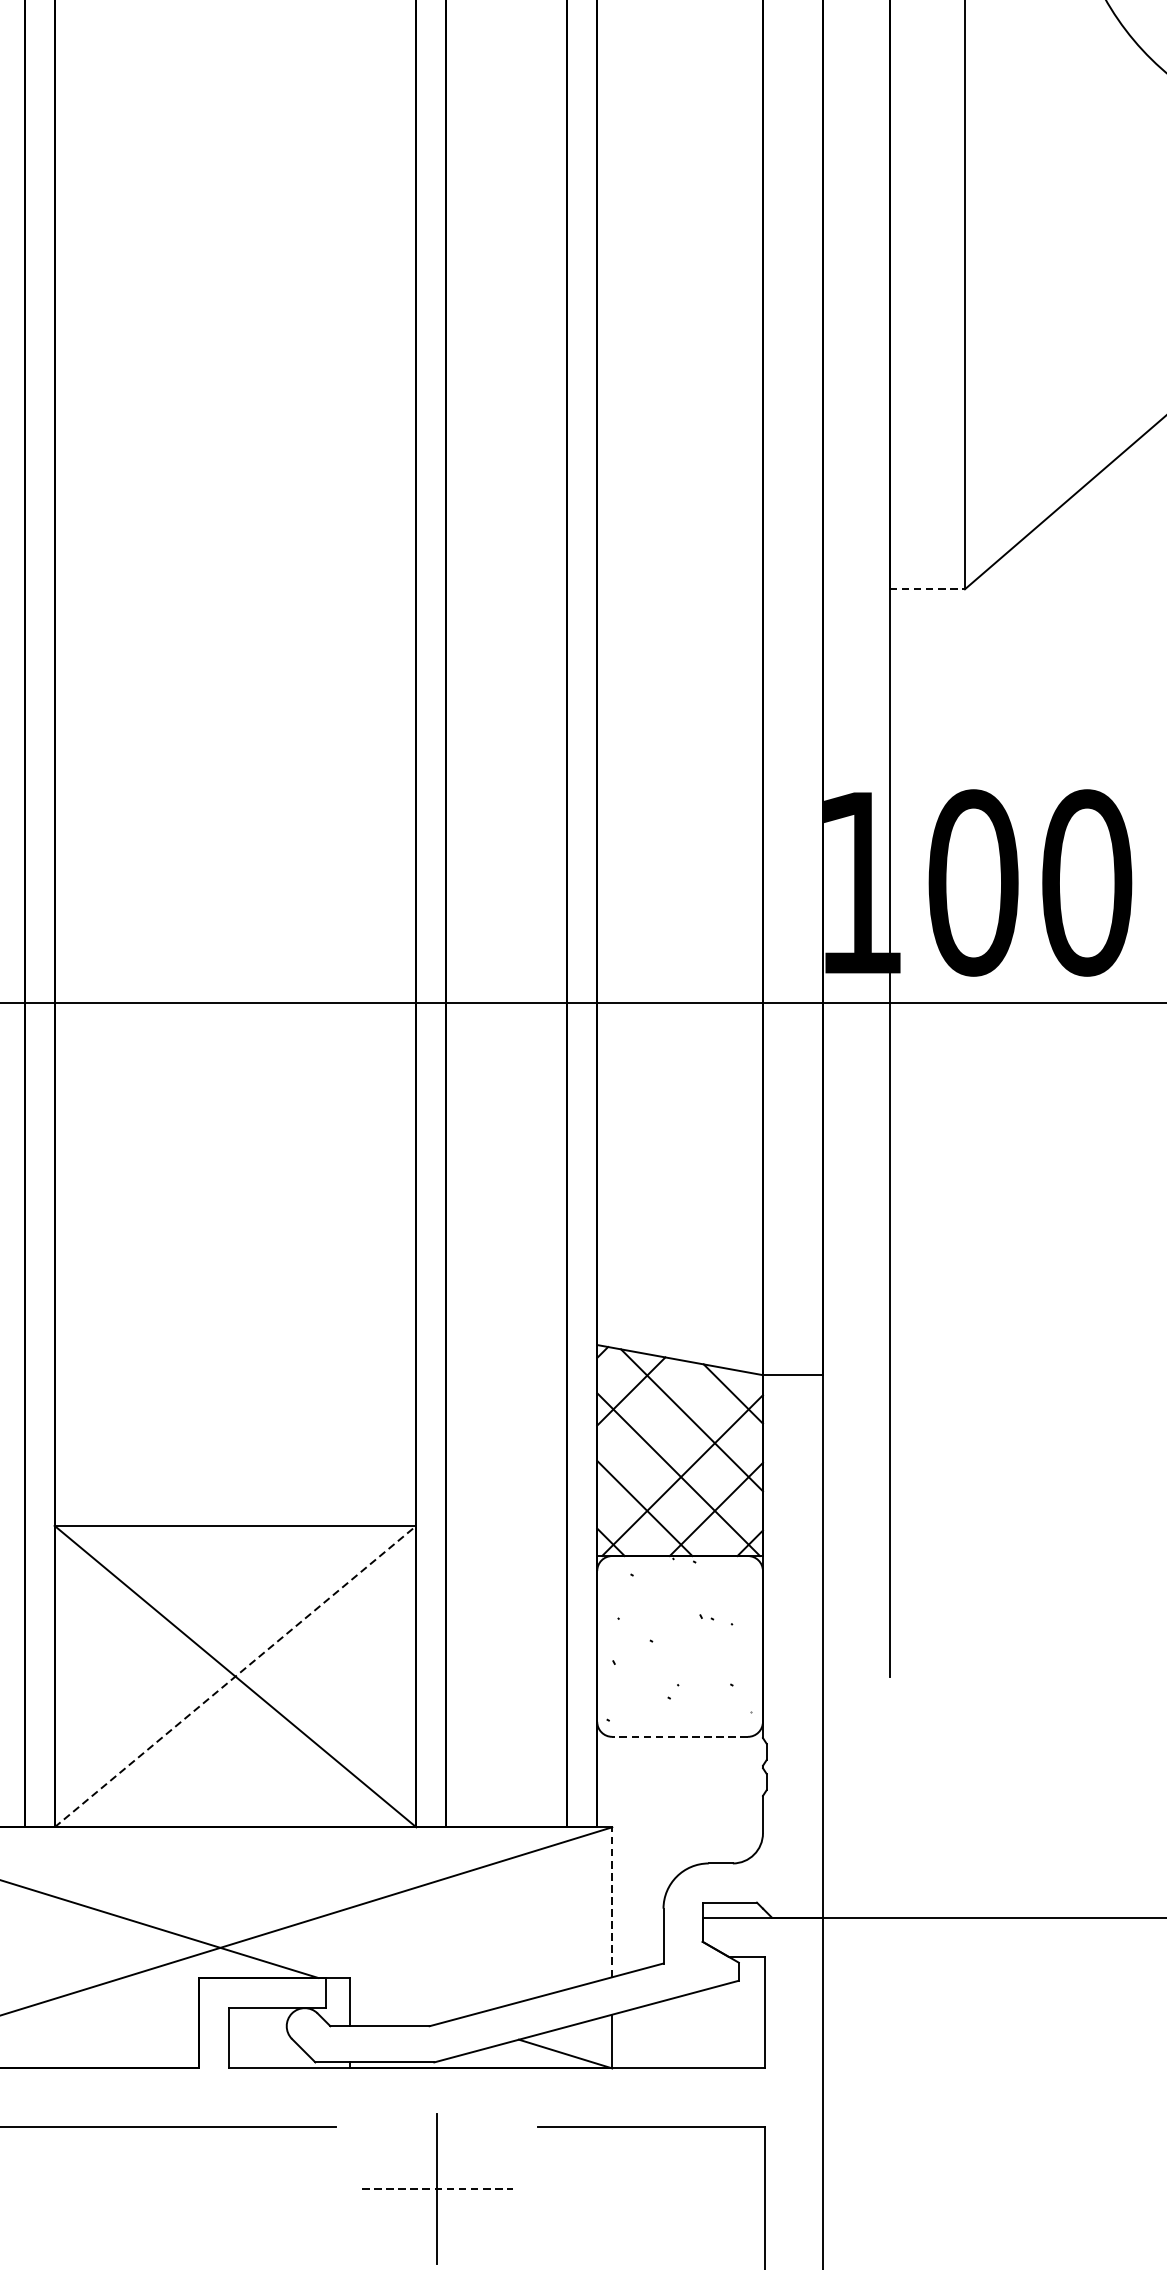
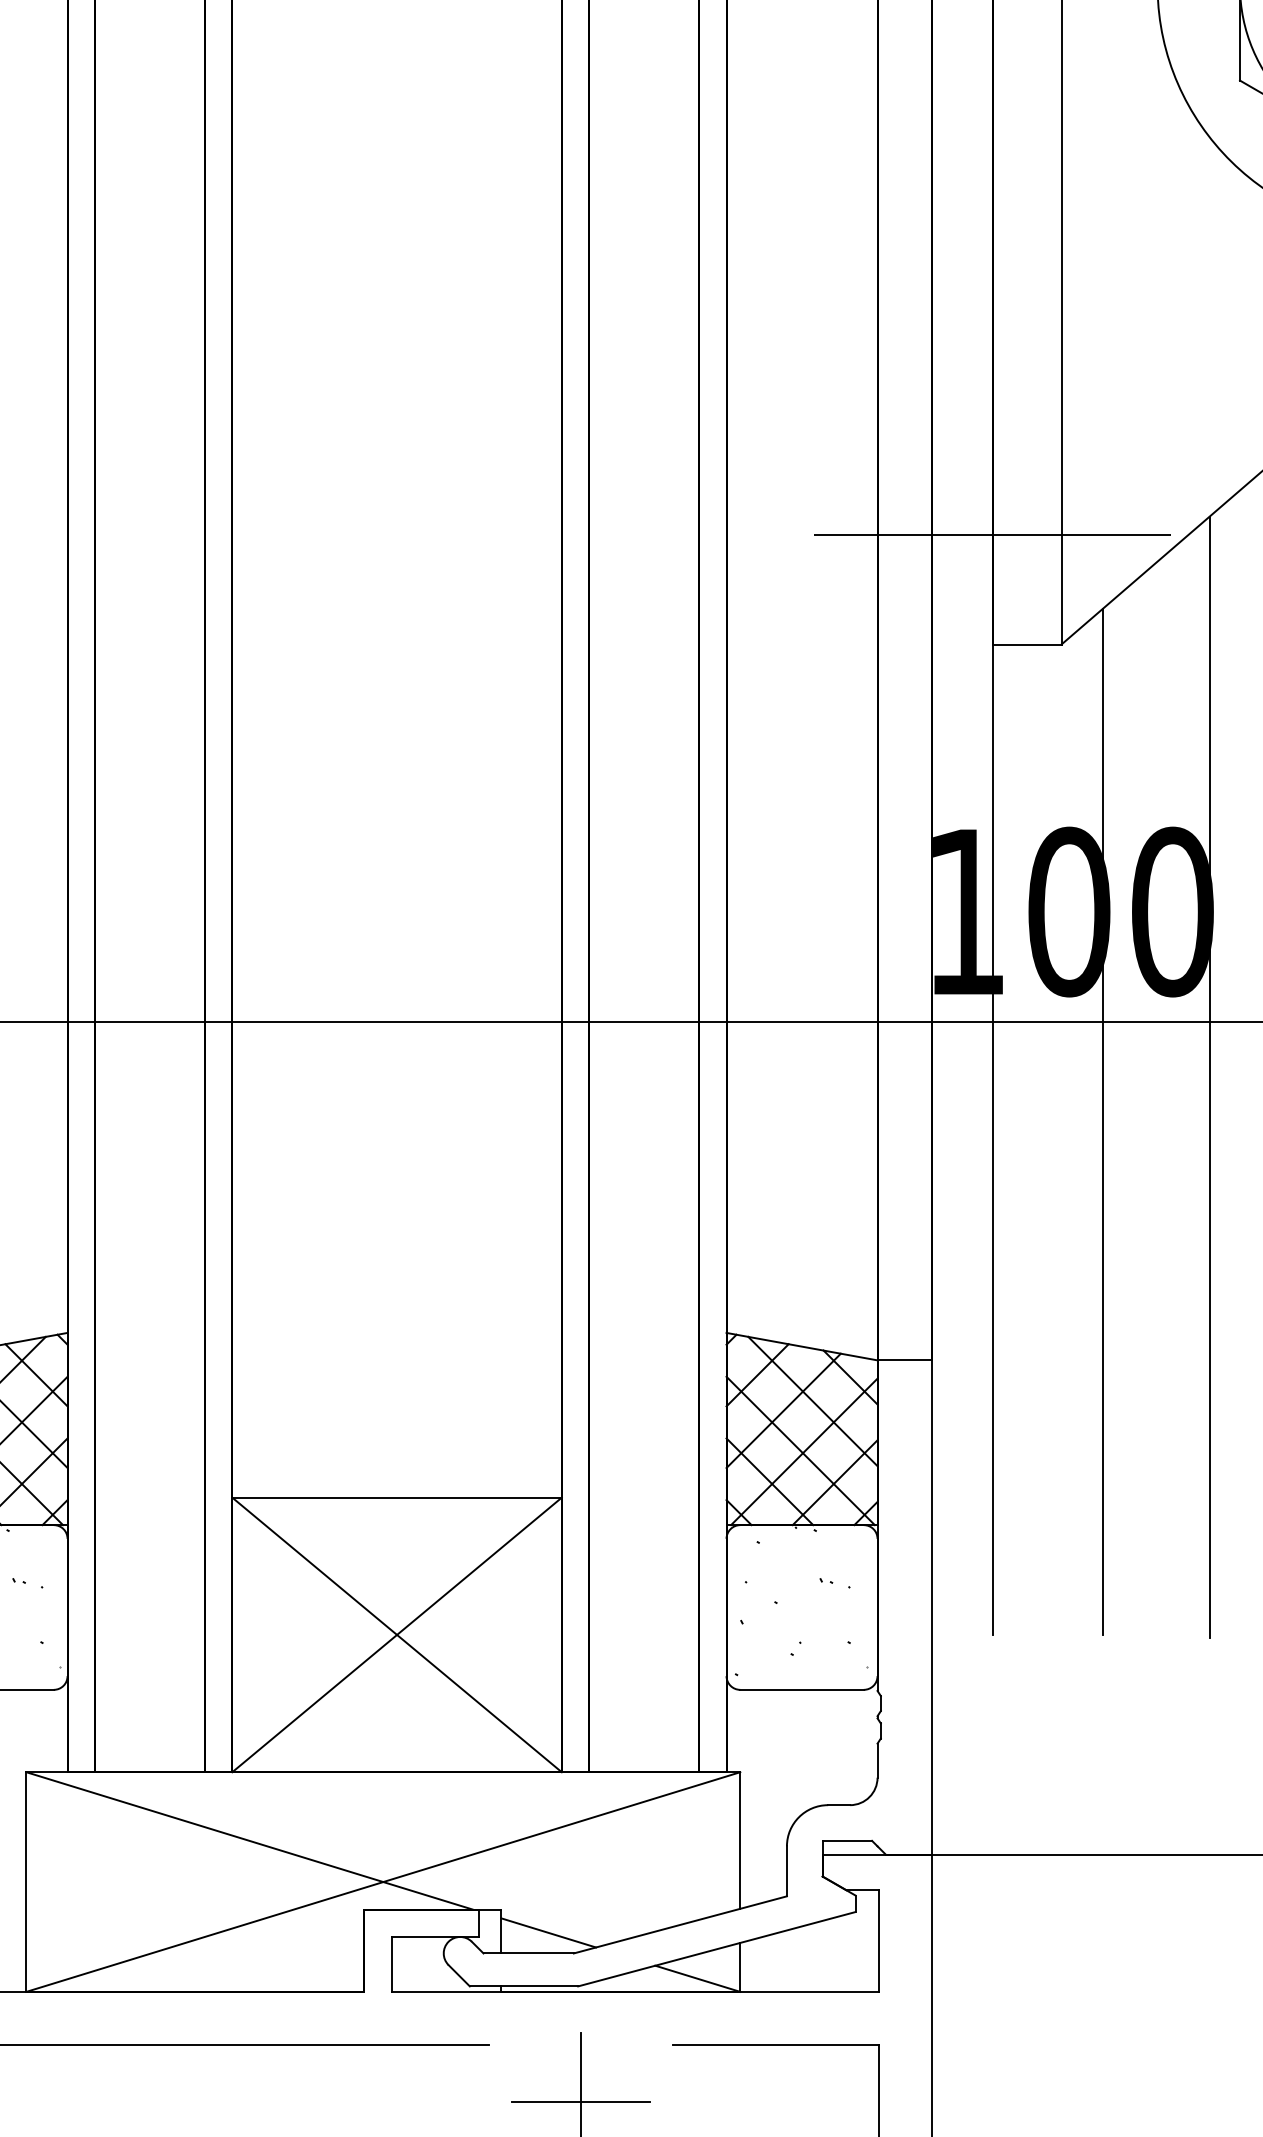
line: (889, 468) -> (992, 534), added
line: (927, 589) -> (1027, 644), dashed -> solid
line: (1127, 1064) -> (1209, 1077), added
line: (1009, 1112) -> (1102, 1121), added
line: (659, 1430) -> (783, 1410), added
line: (235, 1676) -> (397, 1634), dashed -> solid
line: (680, 1736) -> (802, 1689), dashed -> solid
line: (612, 1902) -> (740, 1840), dashed -> solid
line: (401, 2003) -> (548, 1932), added
line: (437, 2188) -> (581, 2101), dashed -> solid

